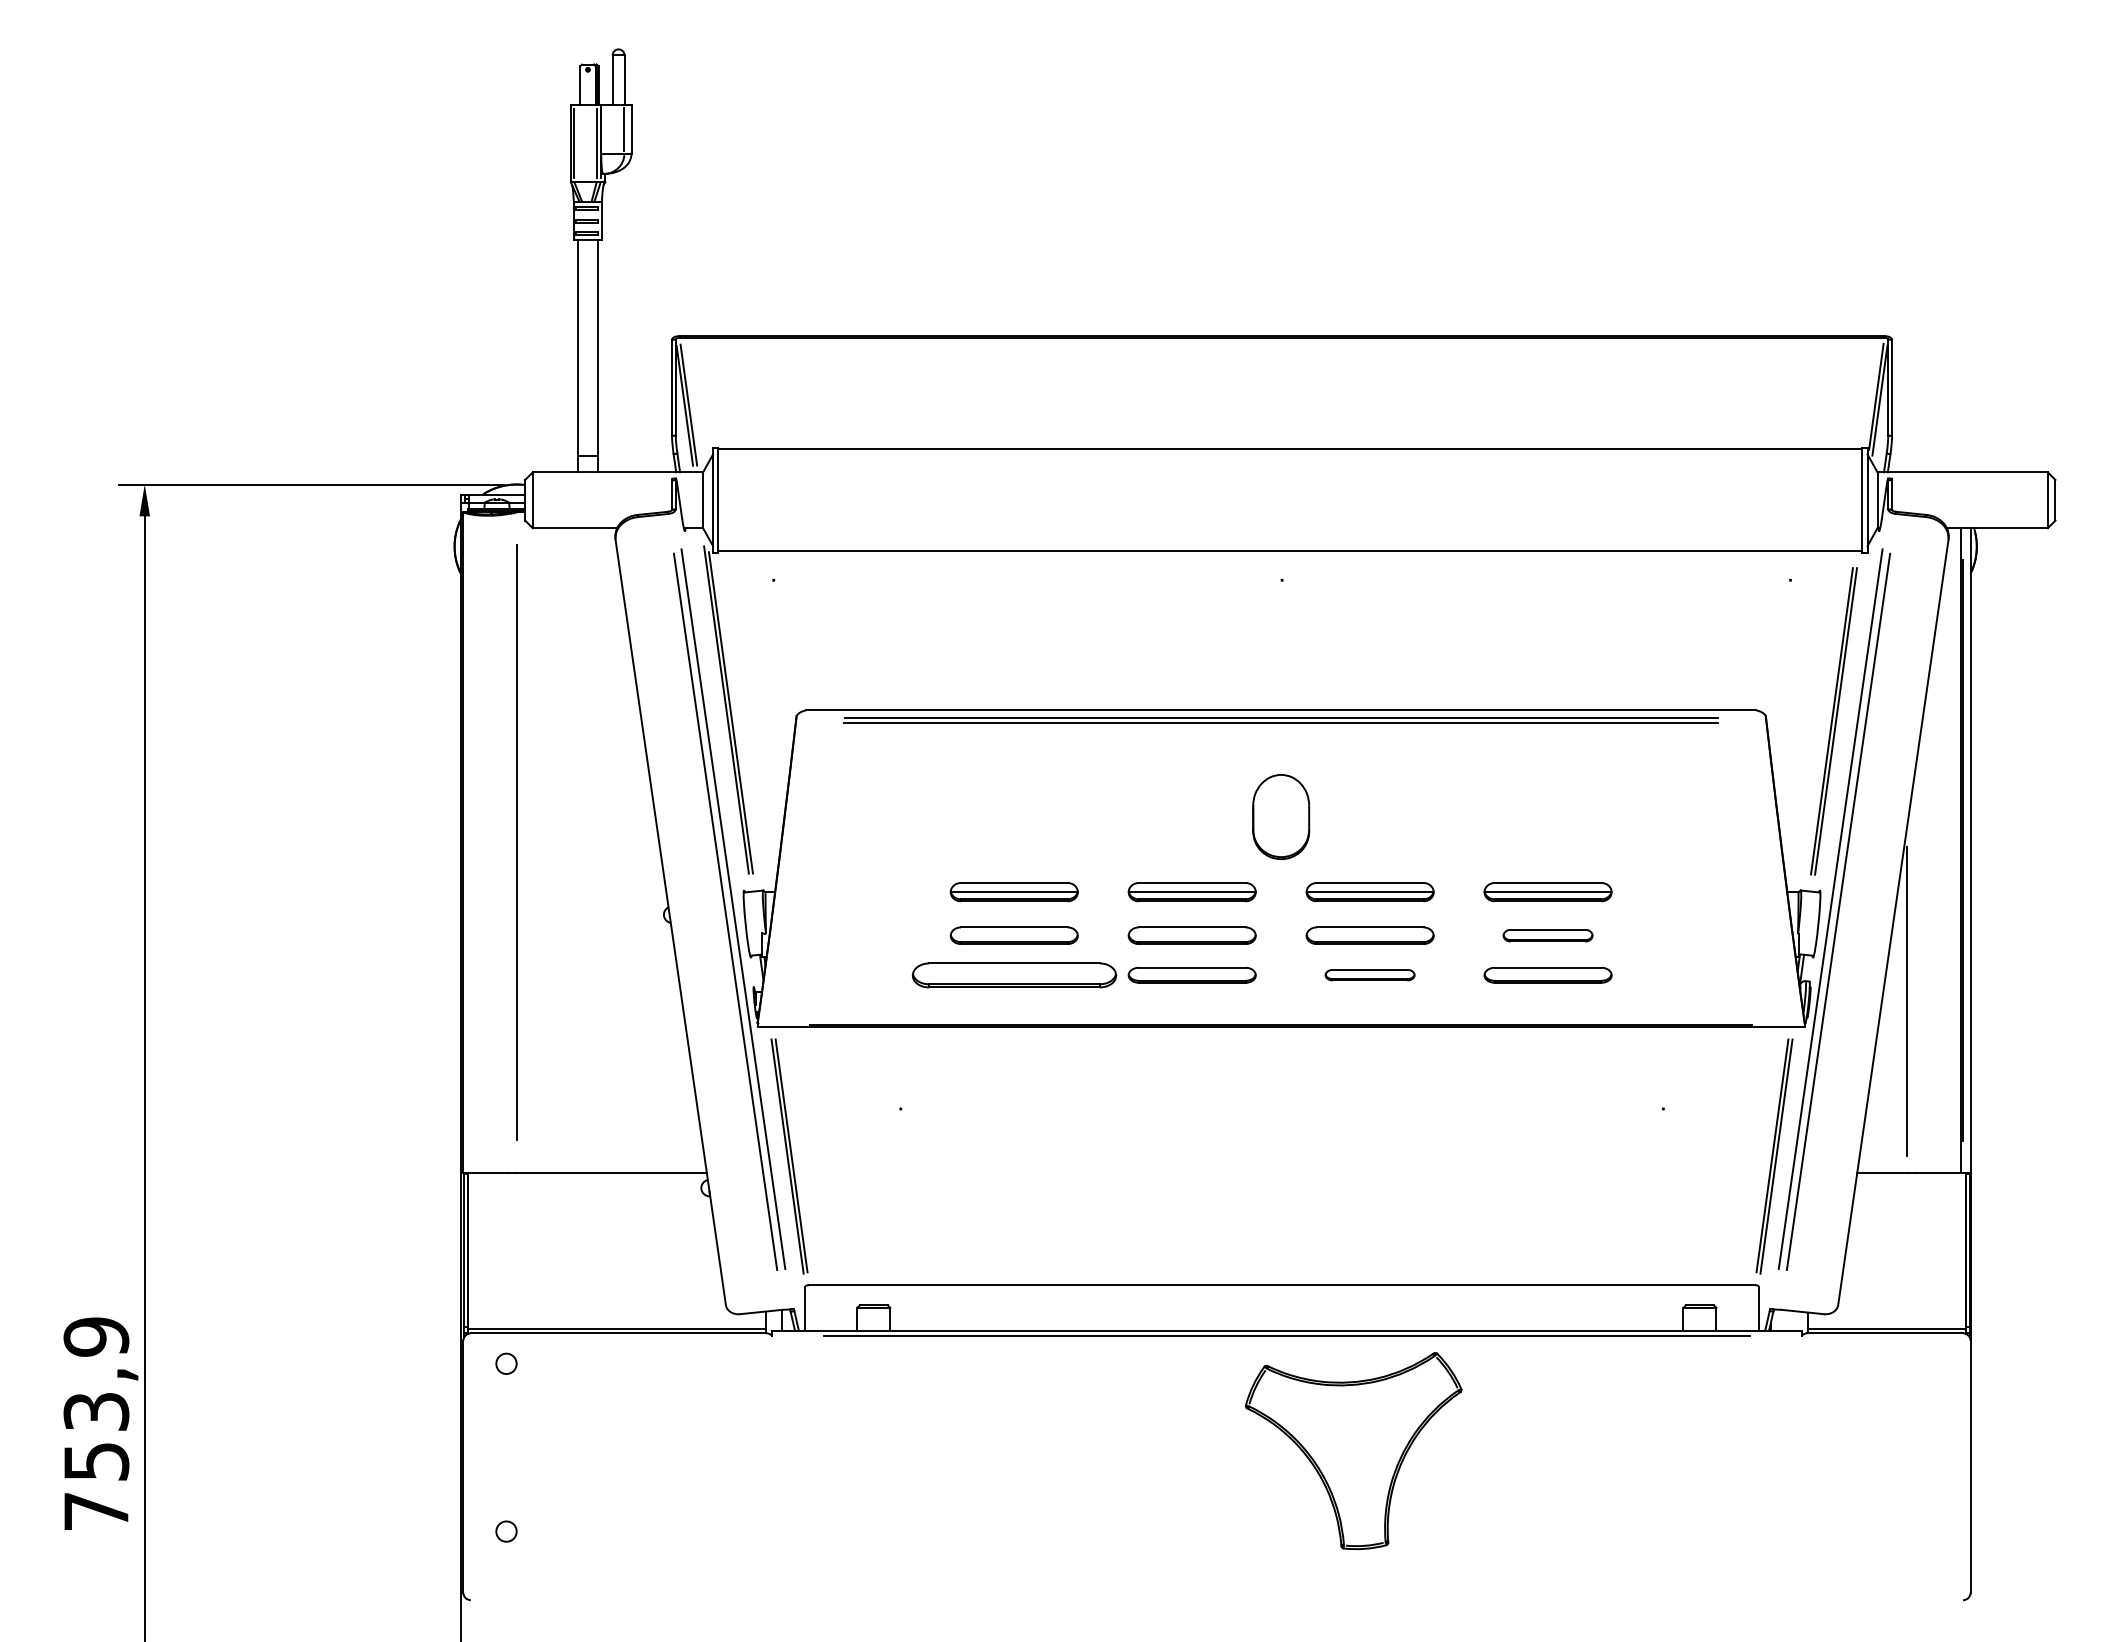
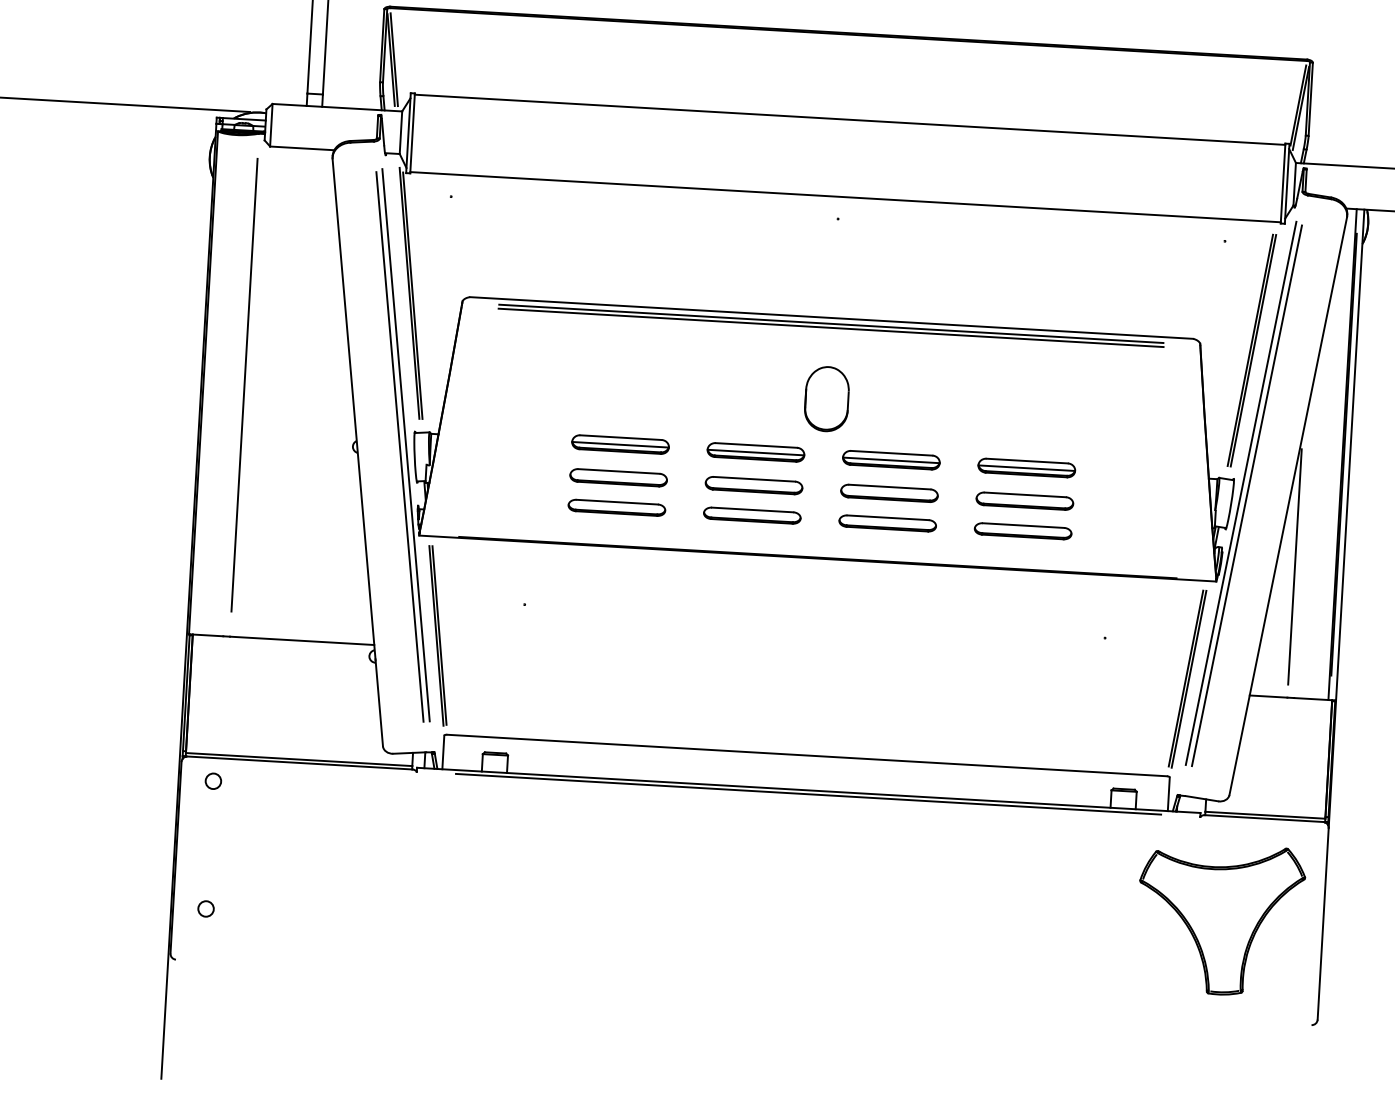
part: (1547, 935) -> (1024, 500), size x1.43
part: (1013, 974) -> (616, 507), size x0.62
part: (1369, 974) -> (887, 522), size x1.43
part: (1353, 1451) -> (1220, 920), moved

